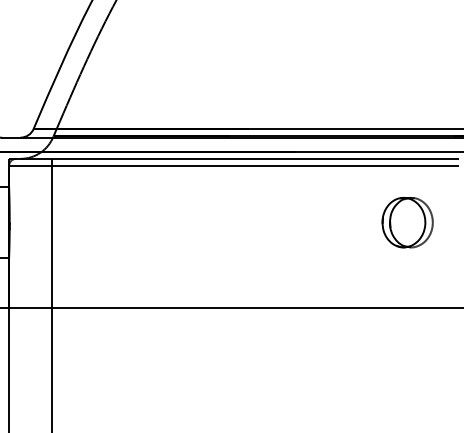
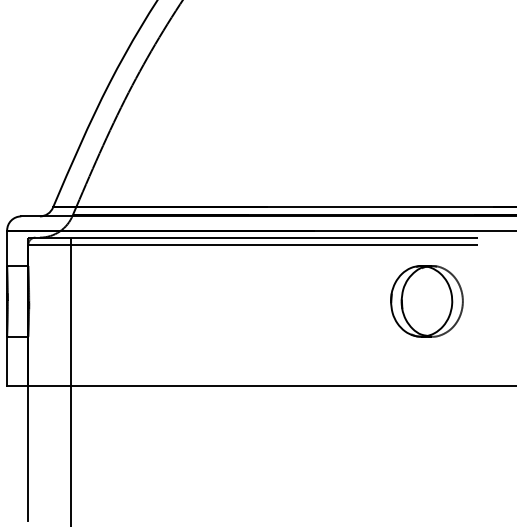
part: (407, 222) -> (426, 301), size x1.43

